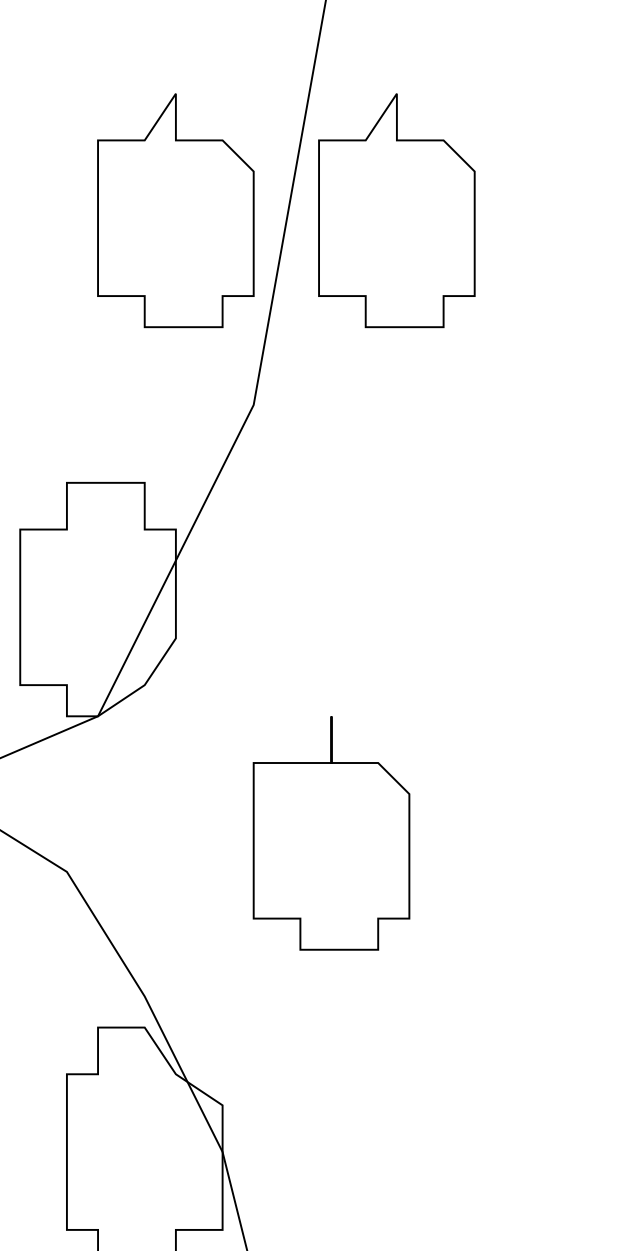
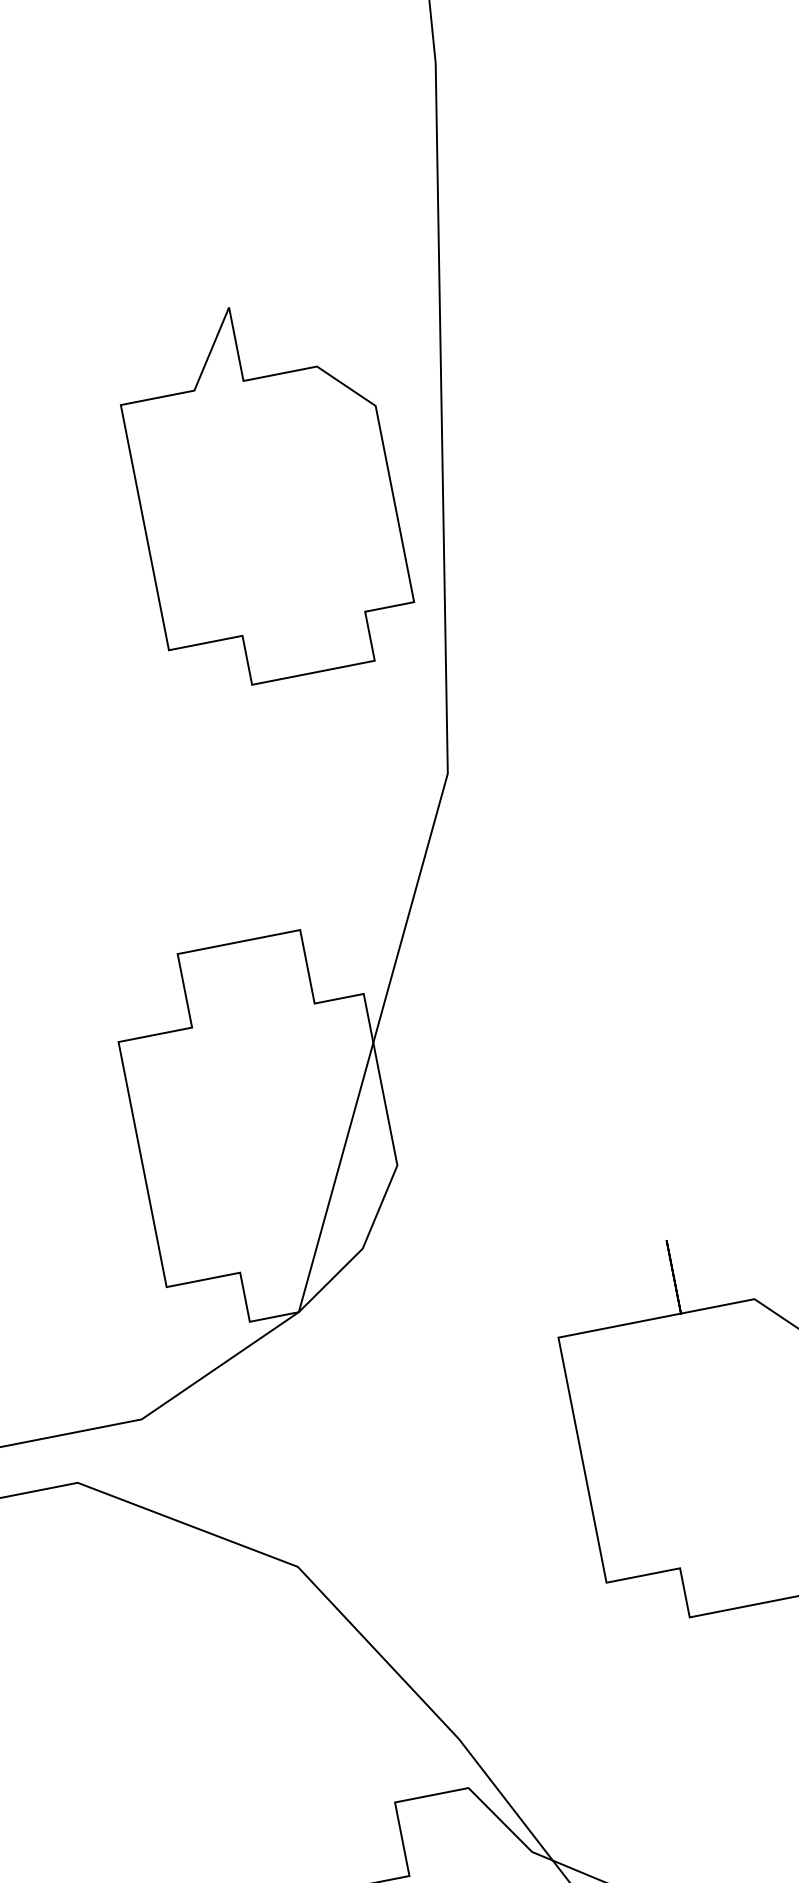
part: (396, 210) -> (612, 423), removed

